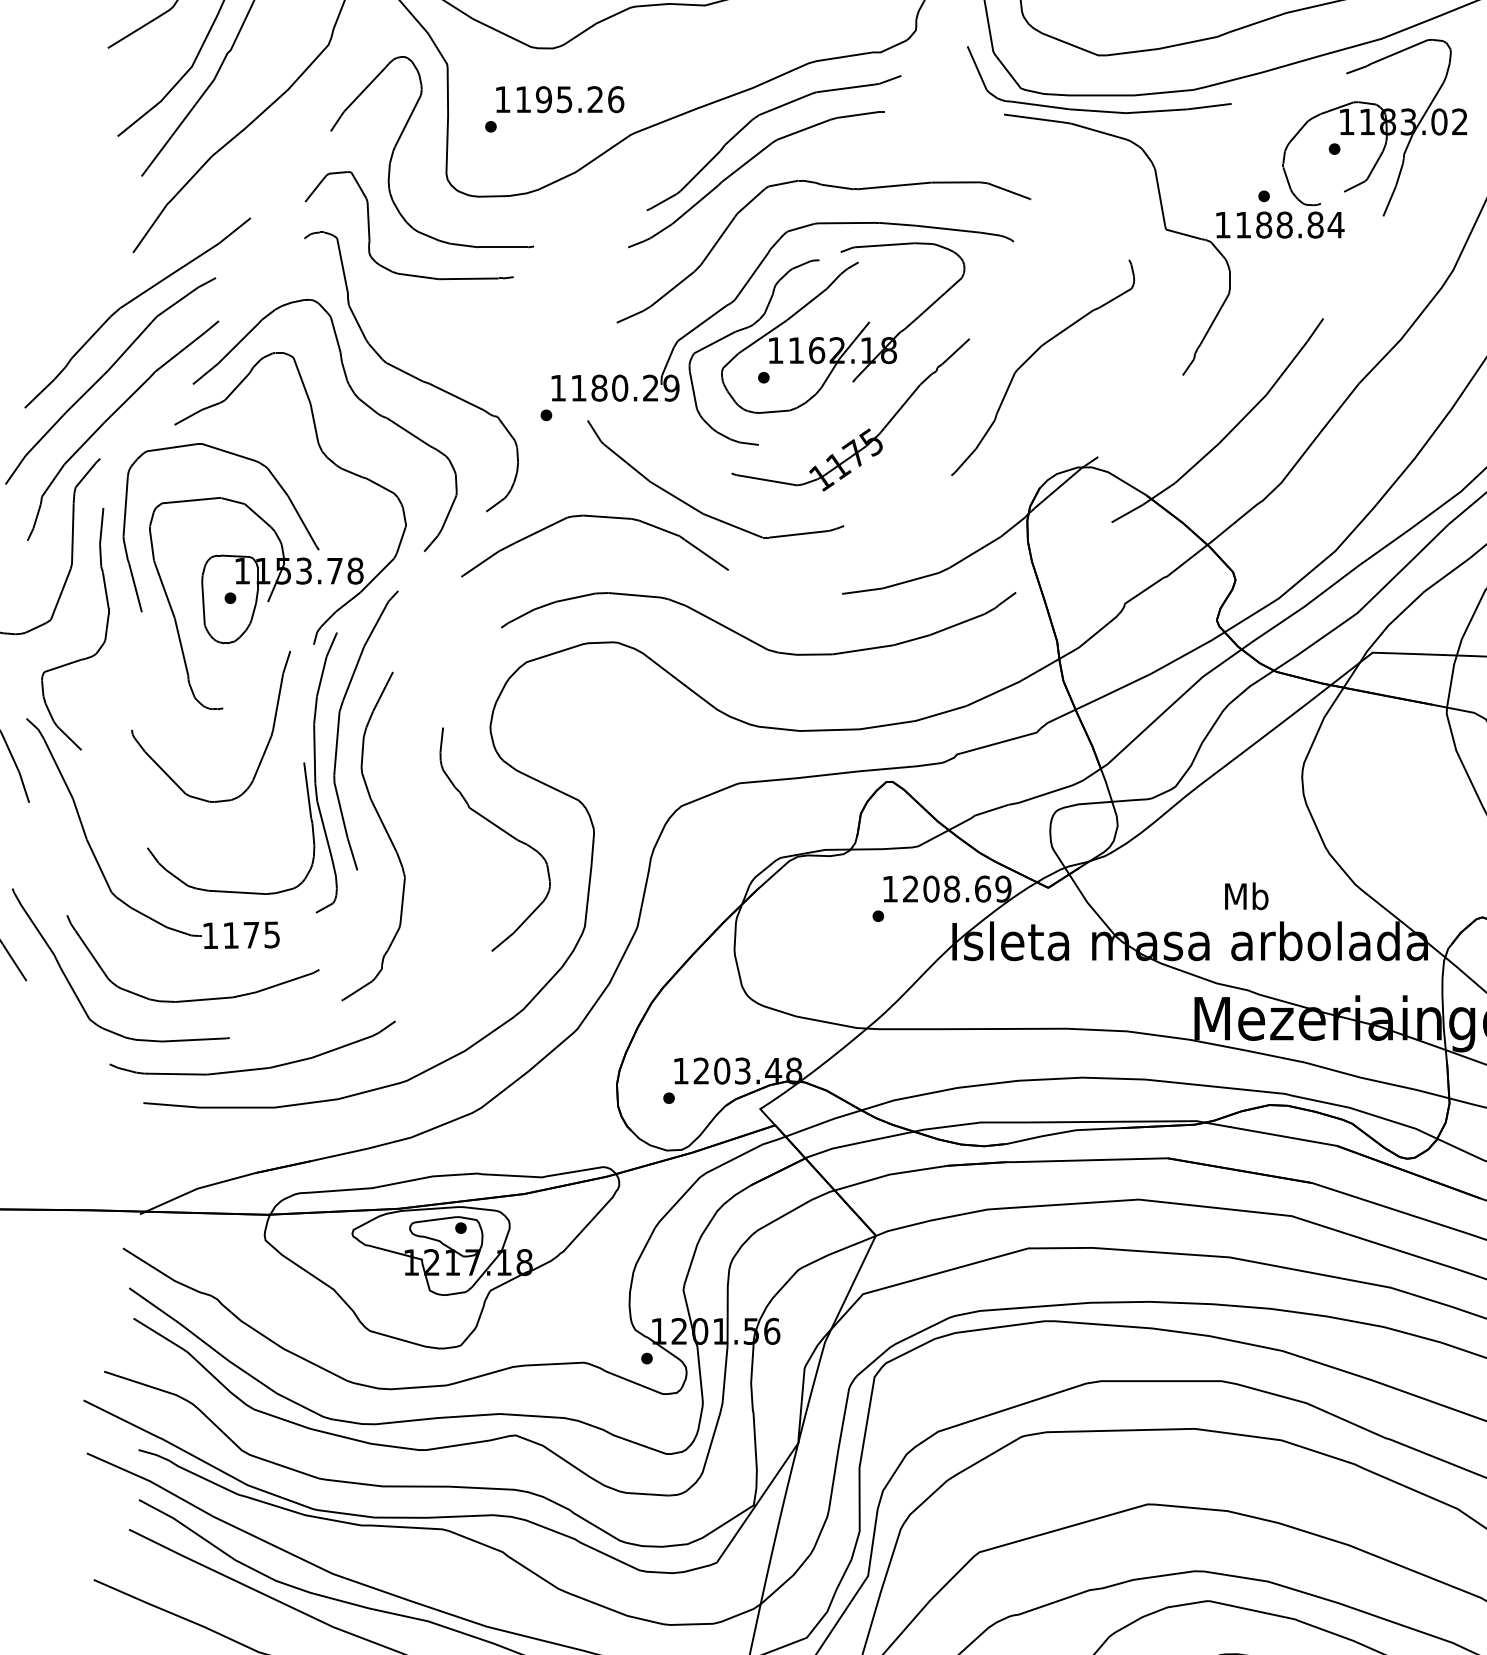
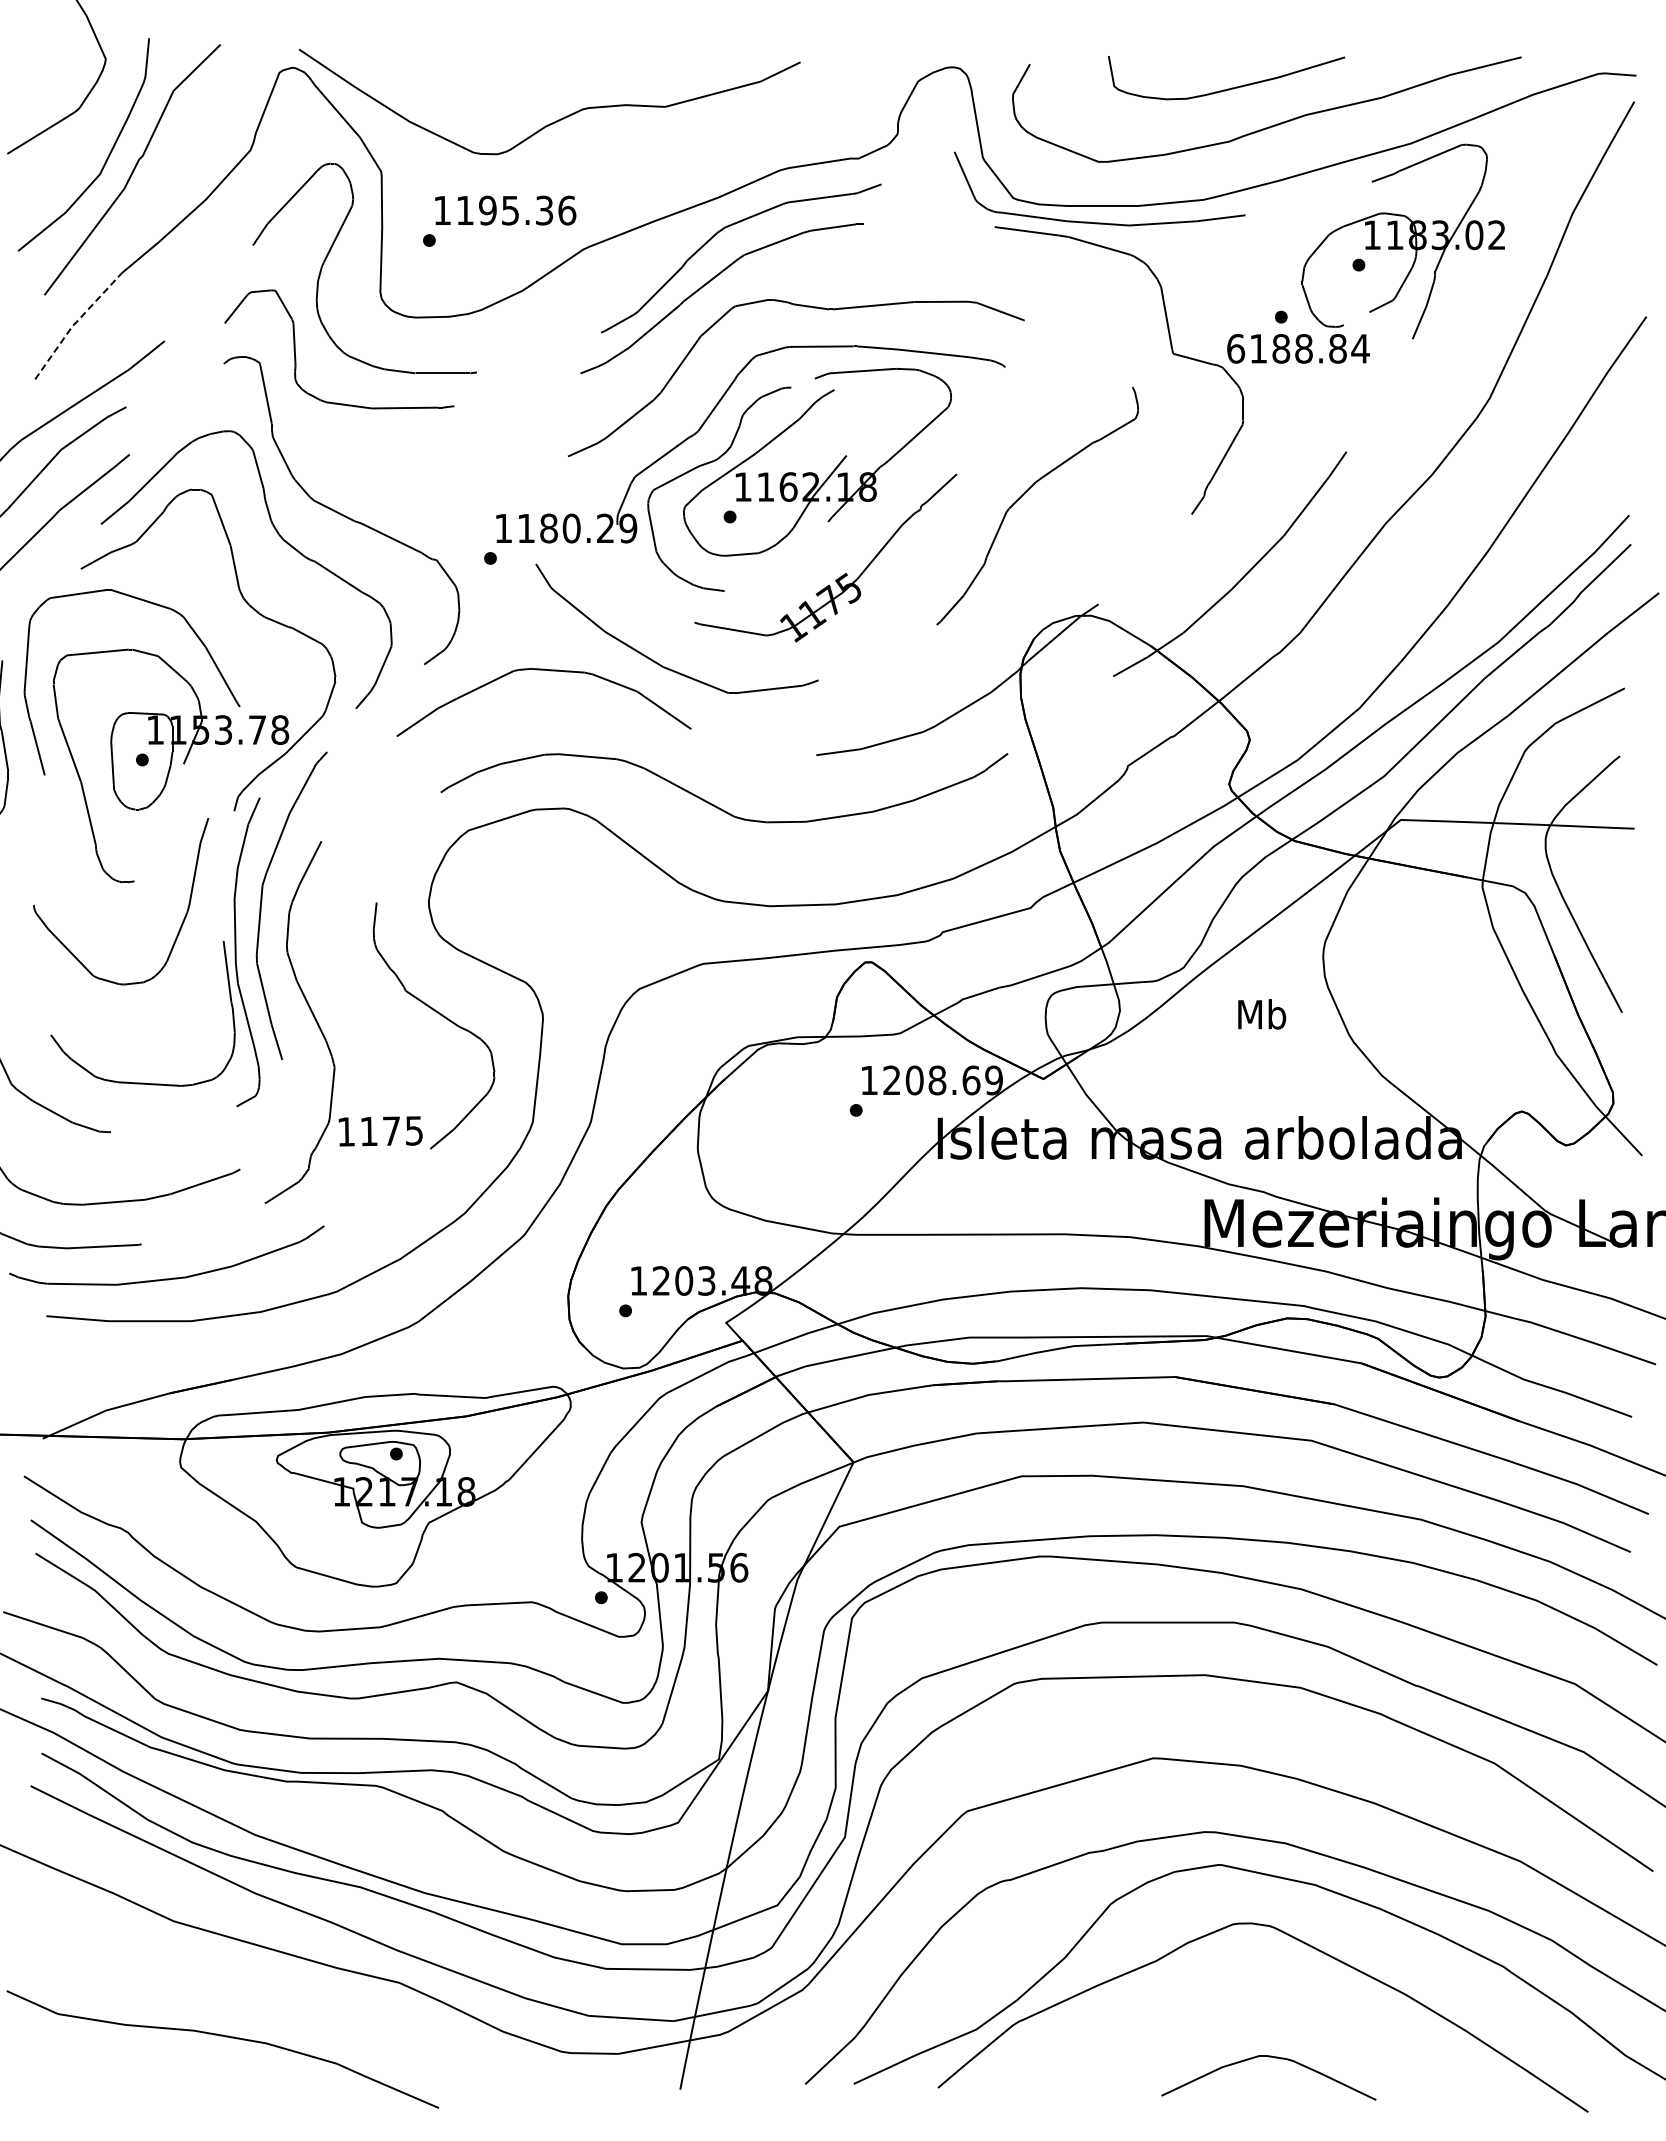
text: (595, 99) -> (544, 210), 1195.26 -> 1195.36
line: (169, 202) -> (75, 323), solid -> dashed
text: (1223, 224) -> (1236, 348), 1188.84 -> 6188.84
text: (1247, 896) -> (1262, 1014), moved
text: (241, 935) -> (380, 1131), moved

